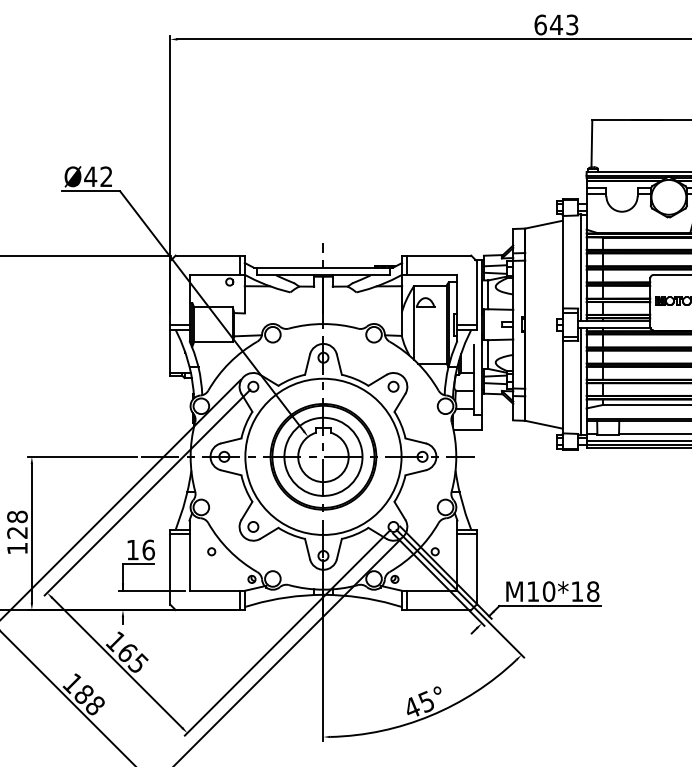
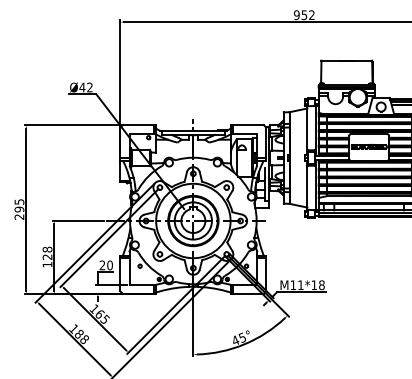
text: (556, 25) -> (304, 15), 643 -> 952
text: (139, 548) -> (105, 264), 16 -> 20
text: (548, 592) -> (300, 285), M10*18 -> M11*18

